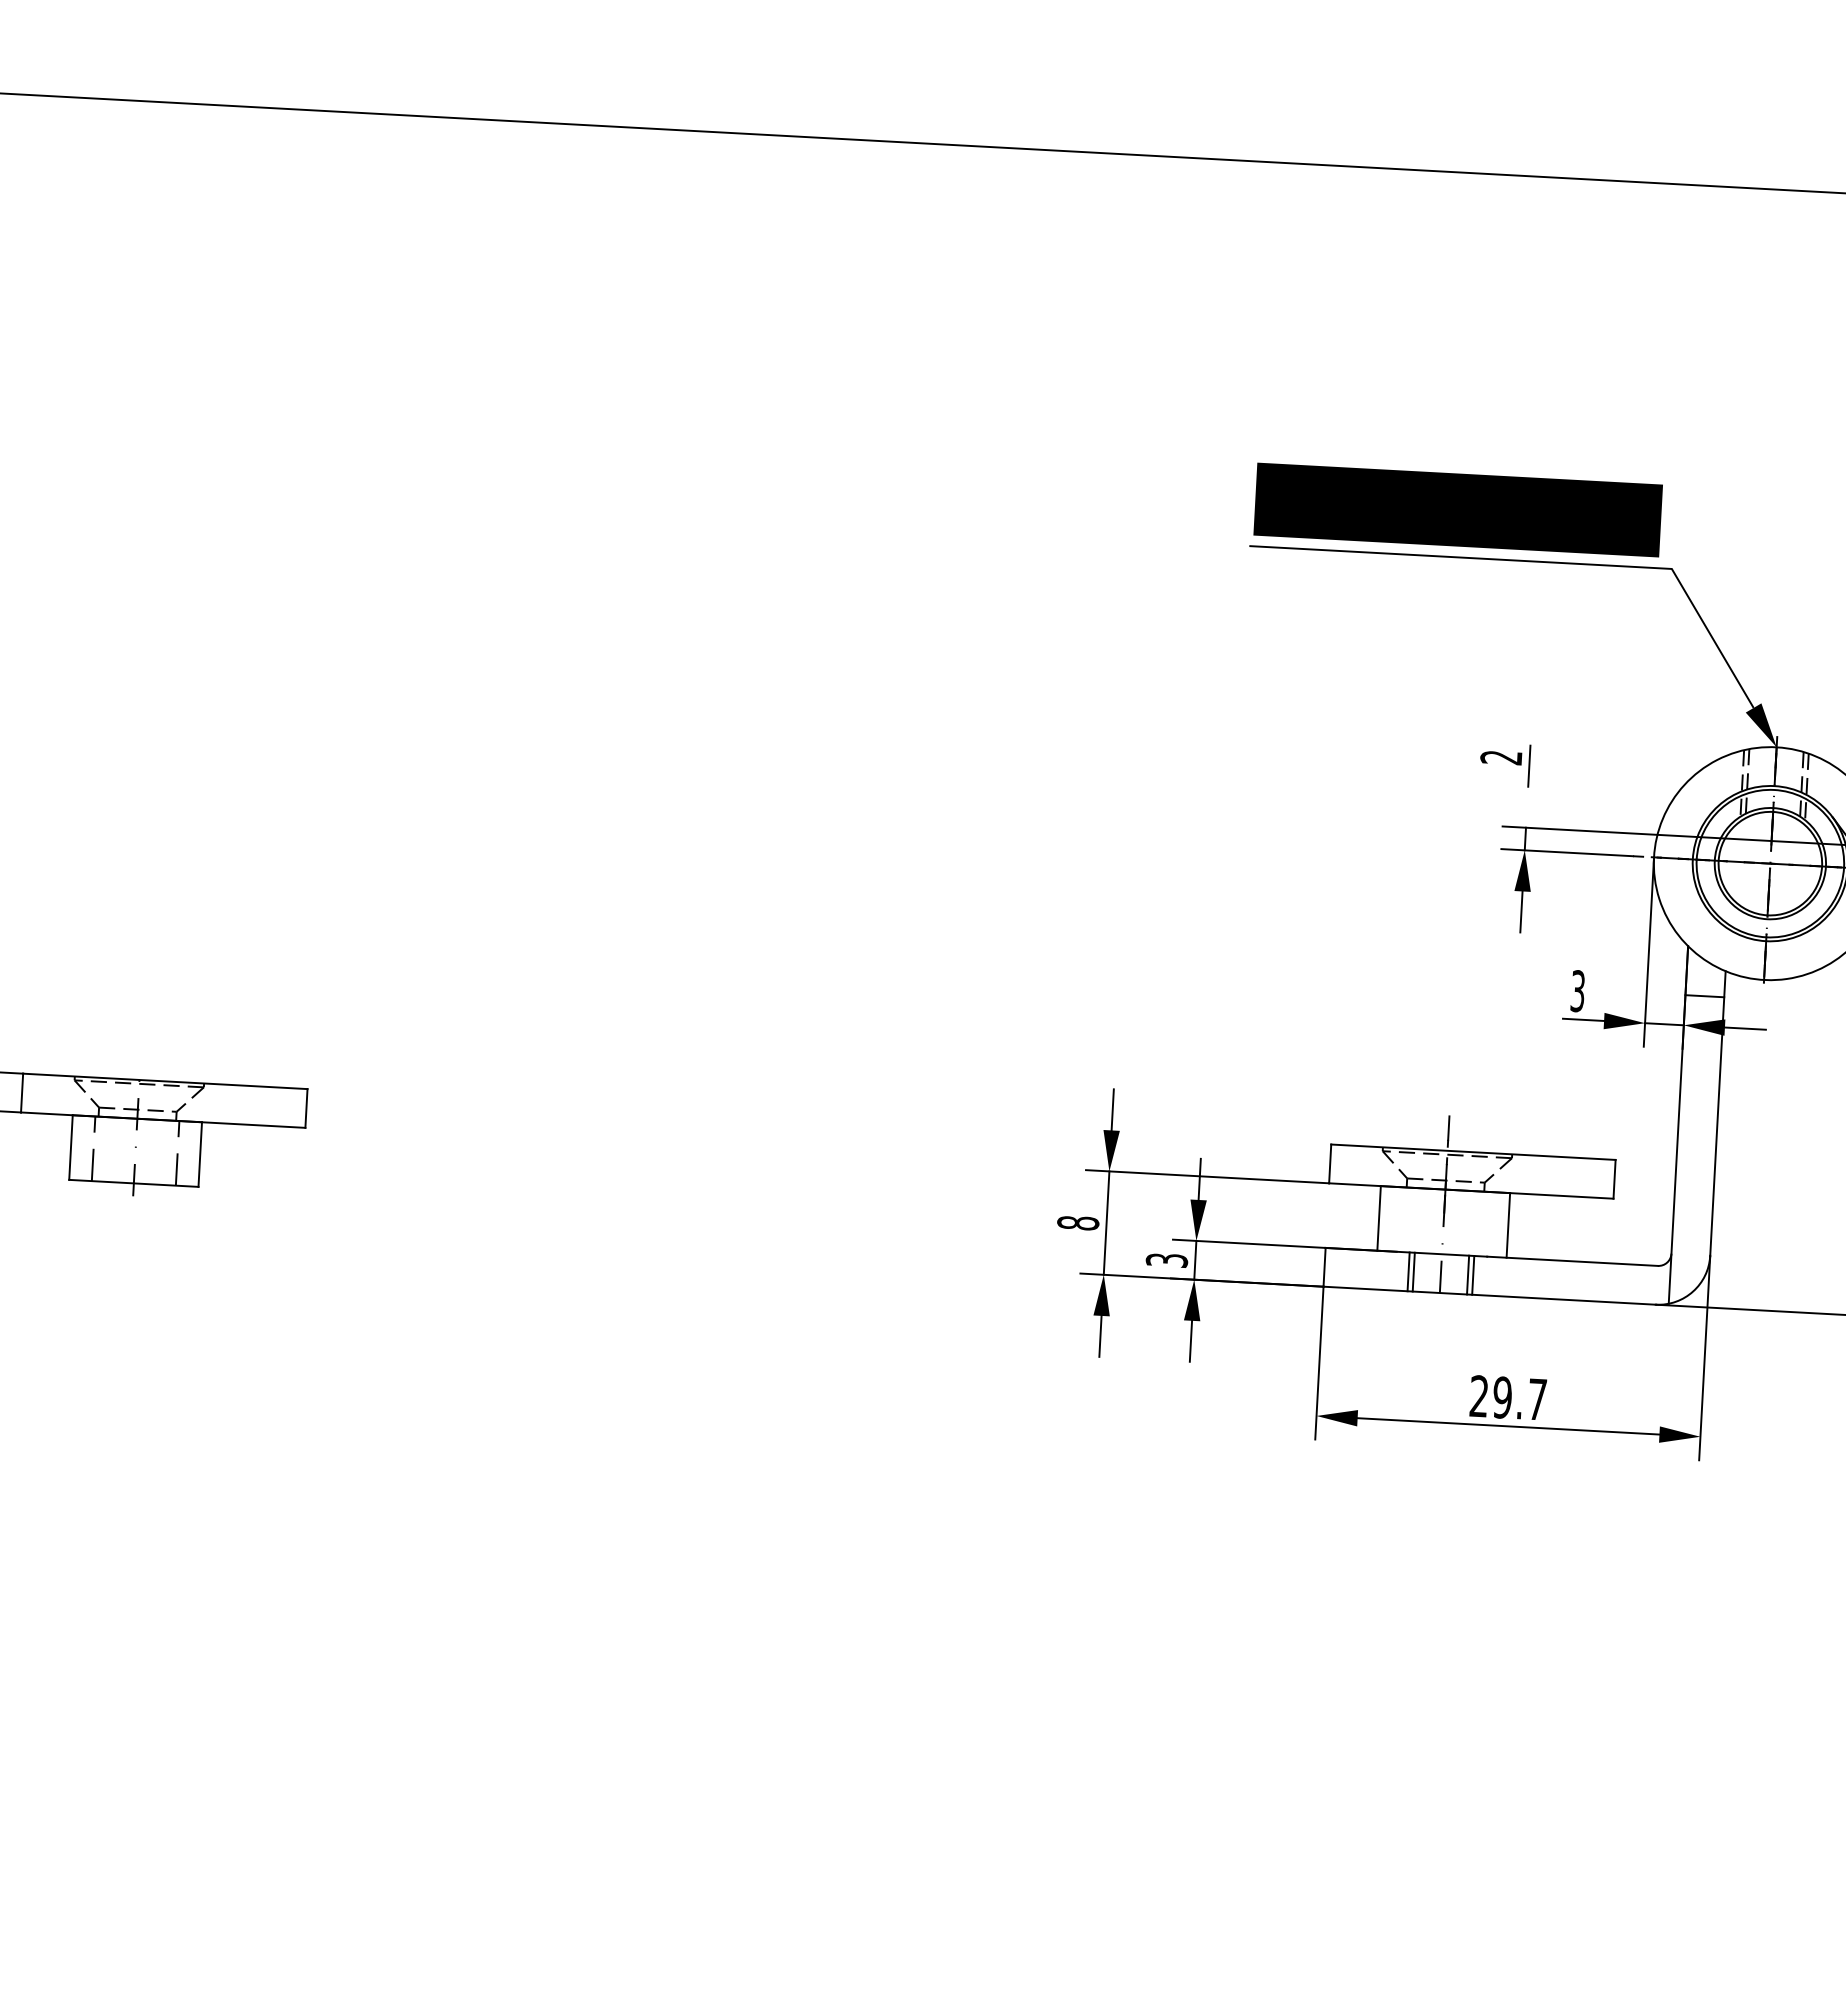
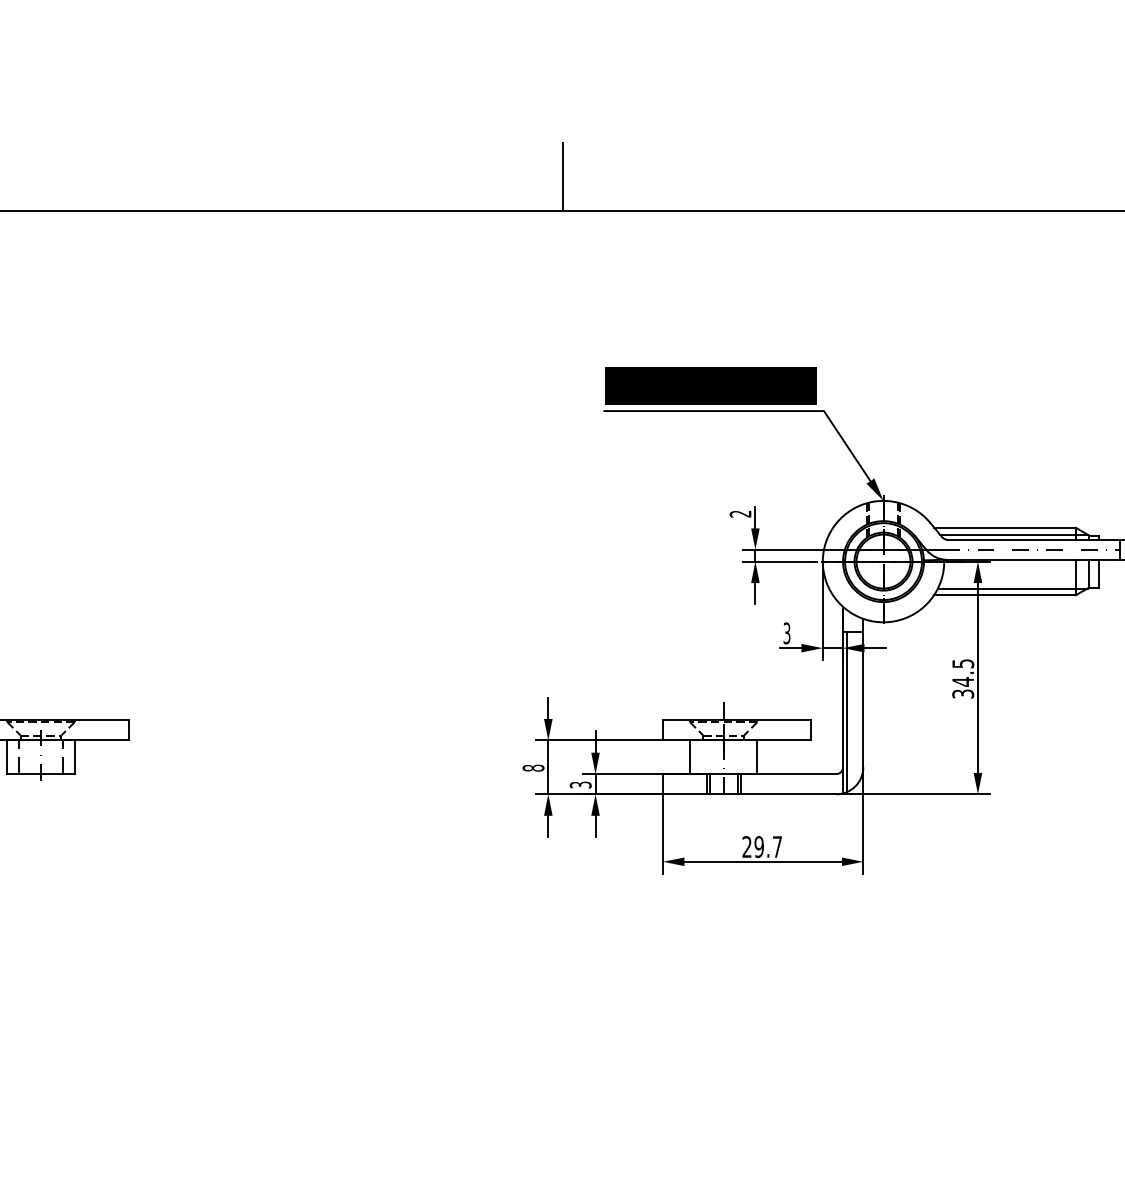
line: (1197, 92) -> (563, 176), added
fill: (1527, 806) -> (755, 538), added
line: (1683, 1148) -> (846, 712), added

